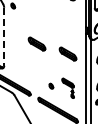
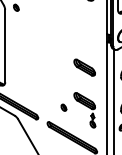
line: (4, 37) -> (5, 46), dashed -> solid
part: (36, 43) -> (45, 54), removed
part: (67, 88) -> (84, 110), size x1.43

